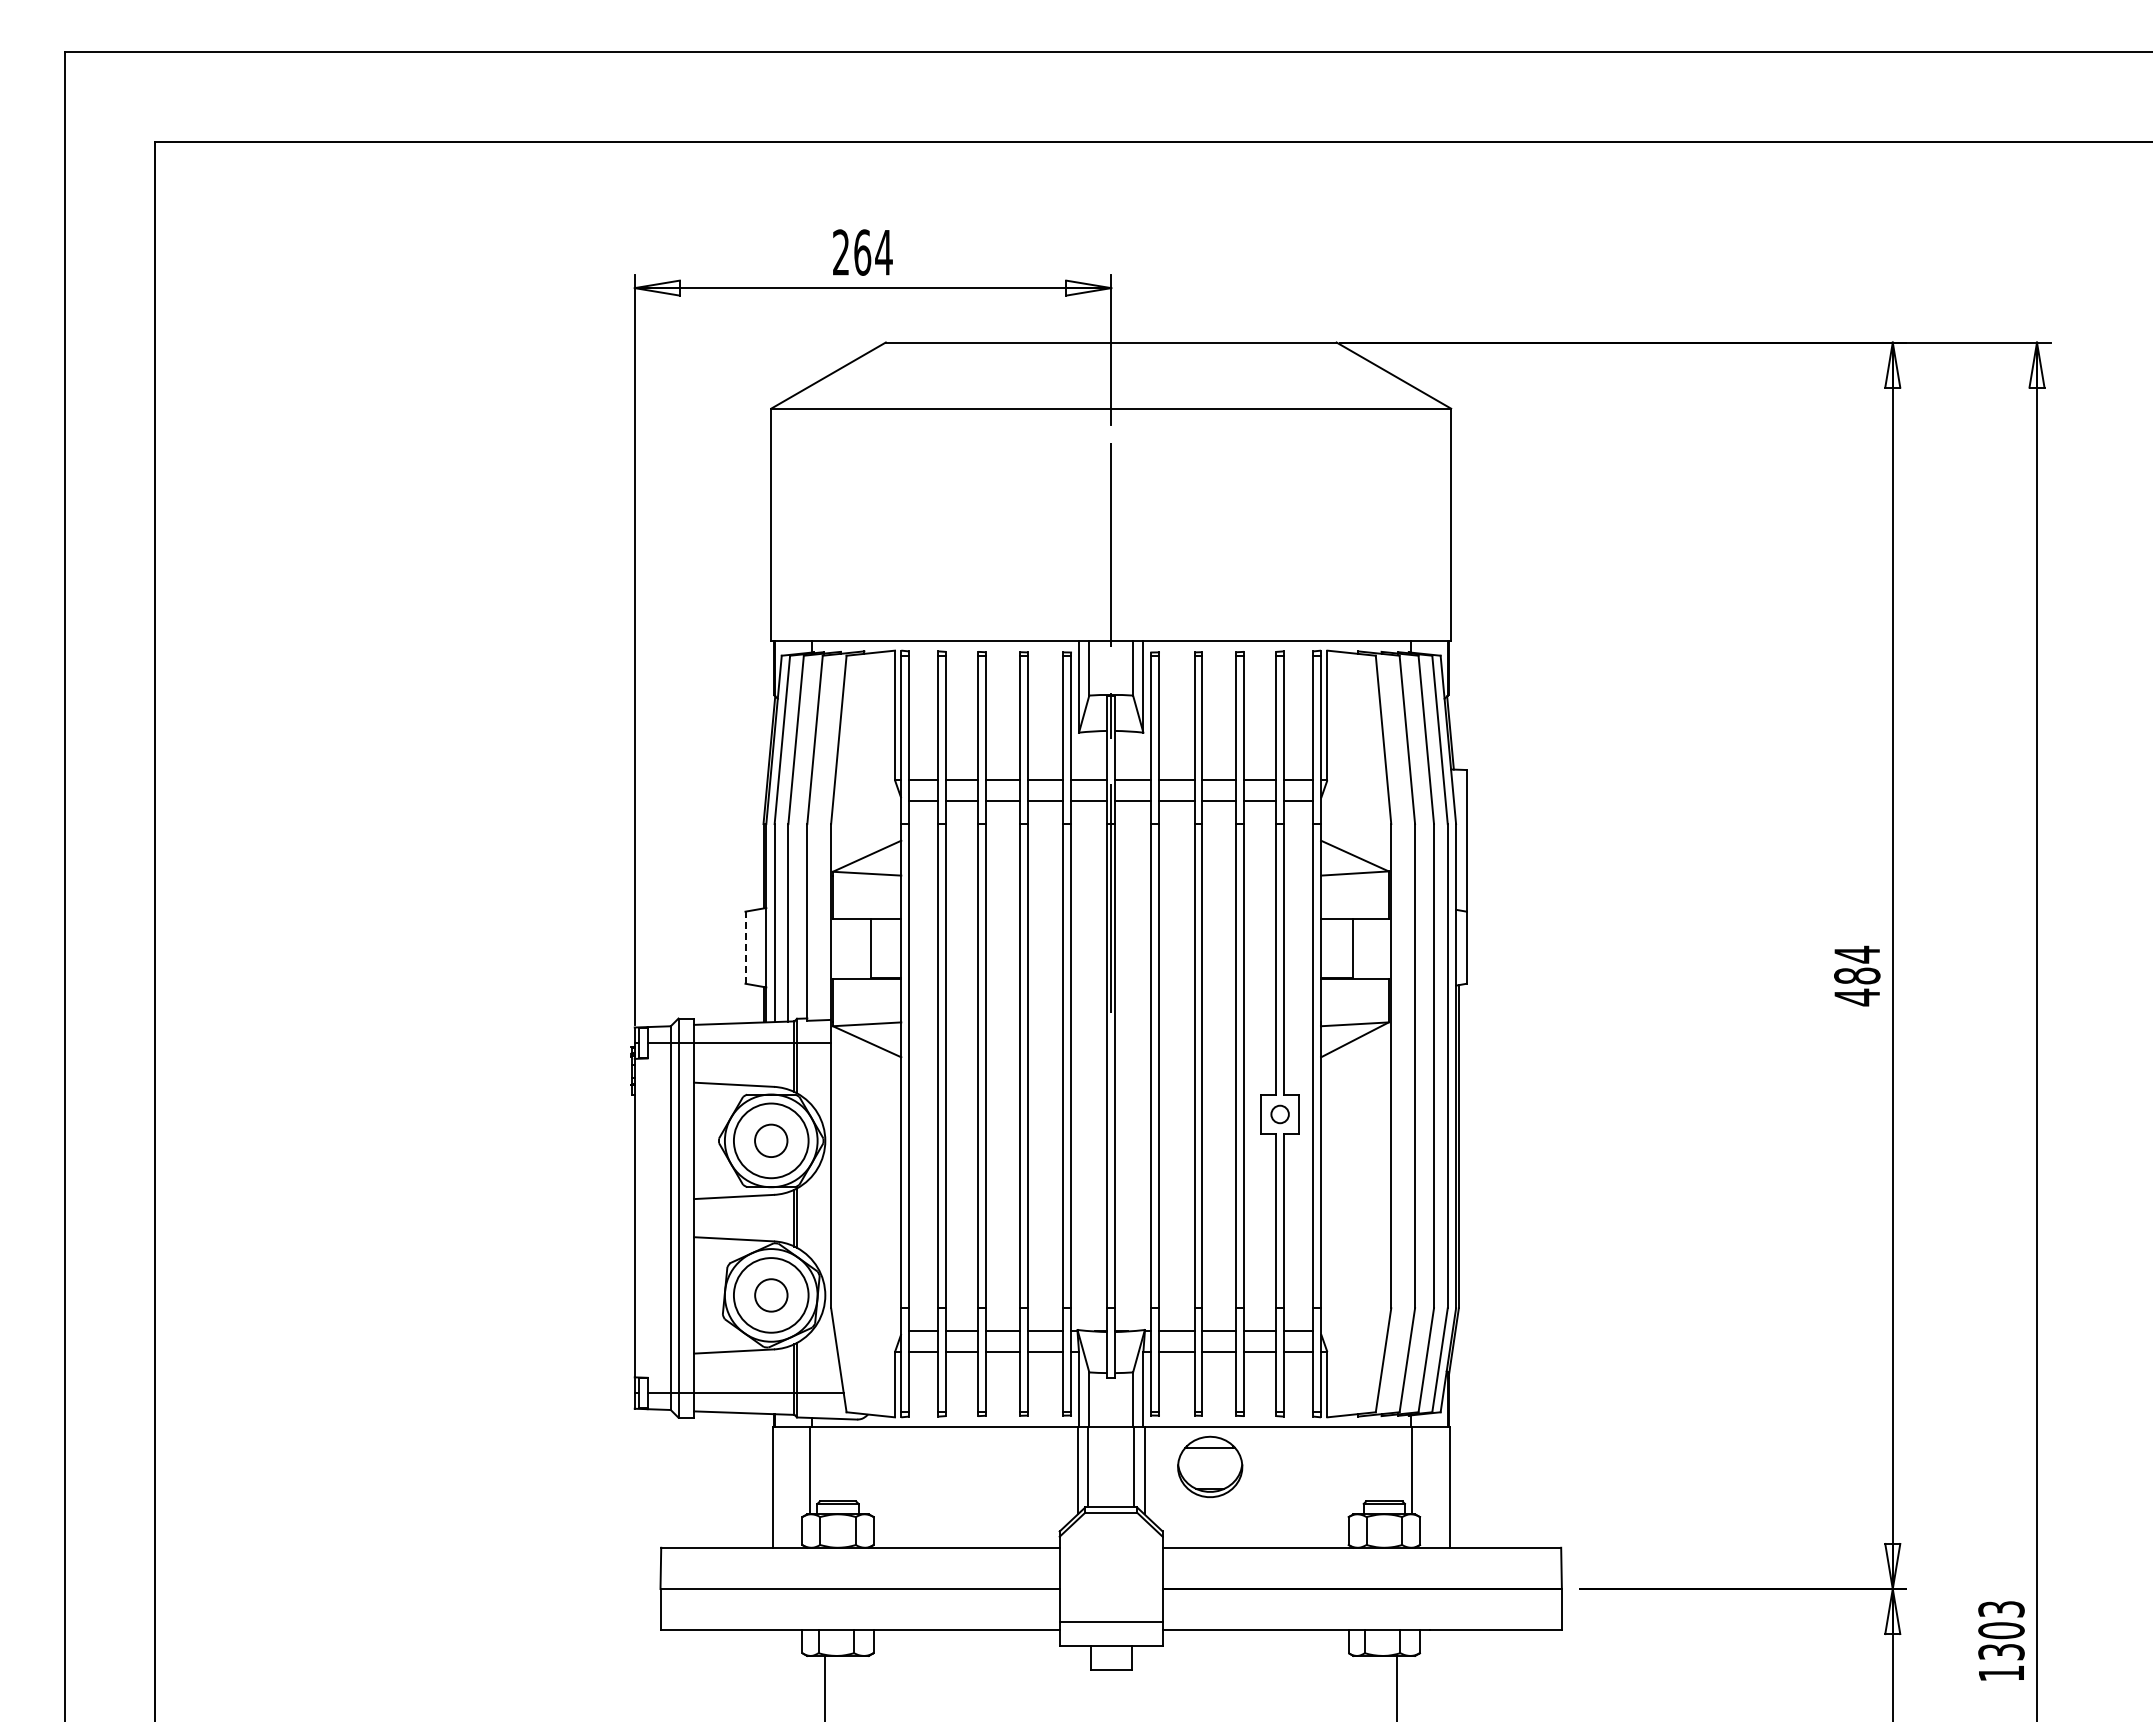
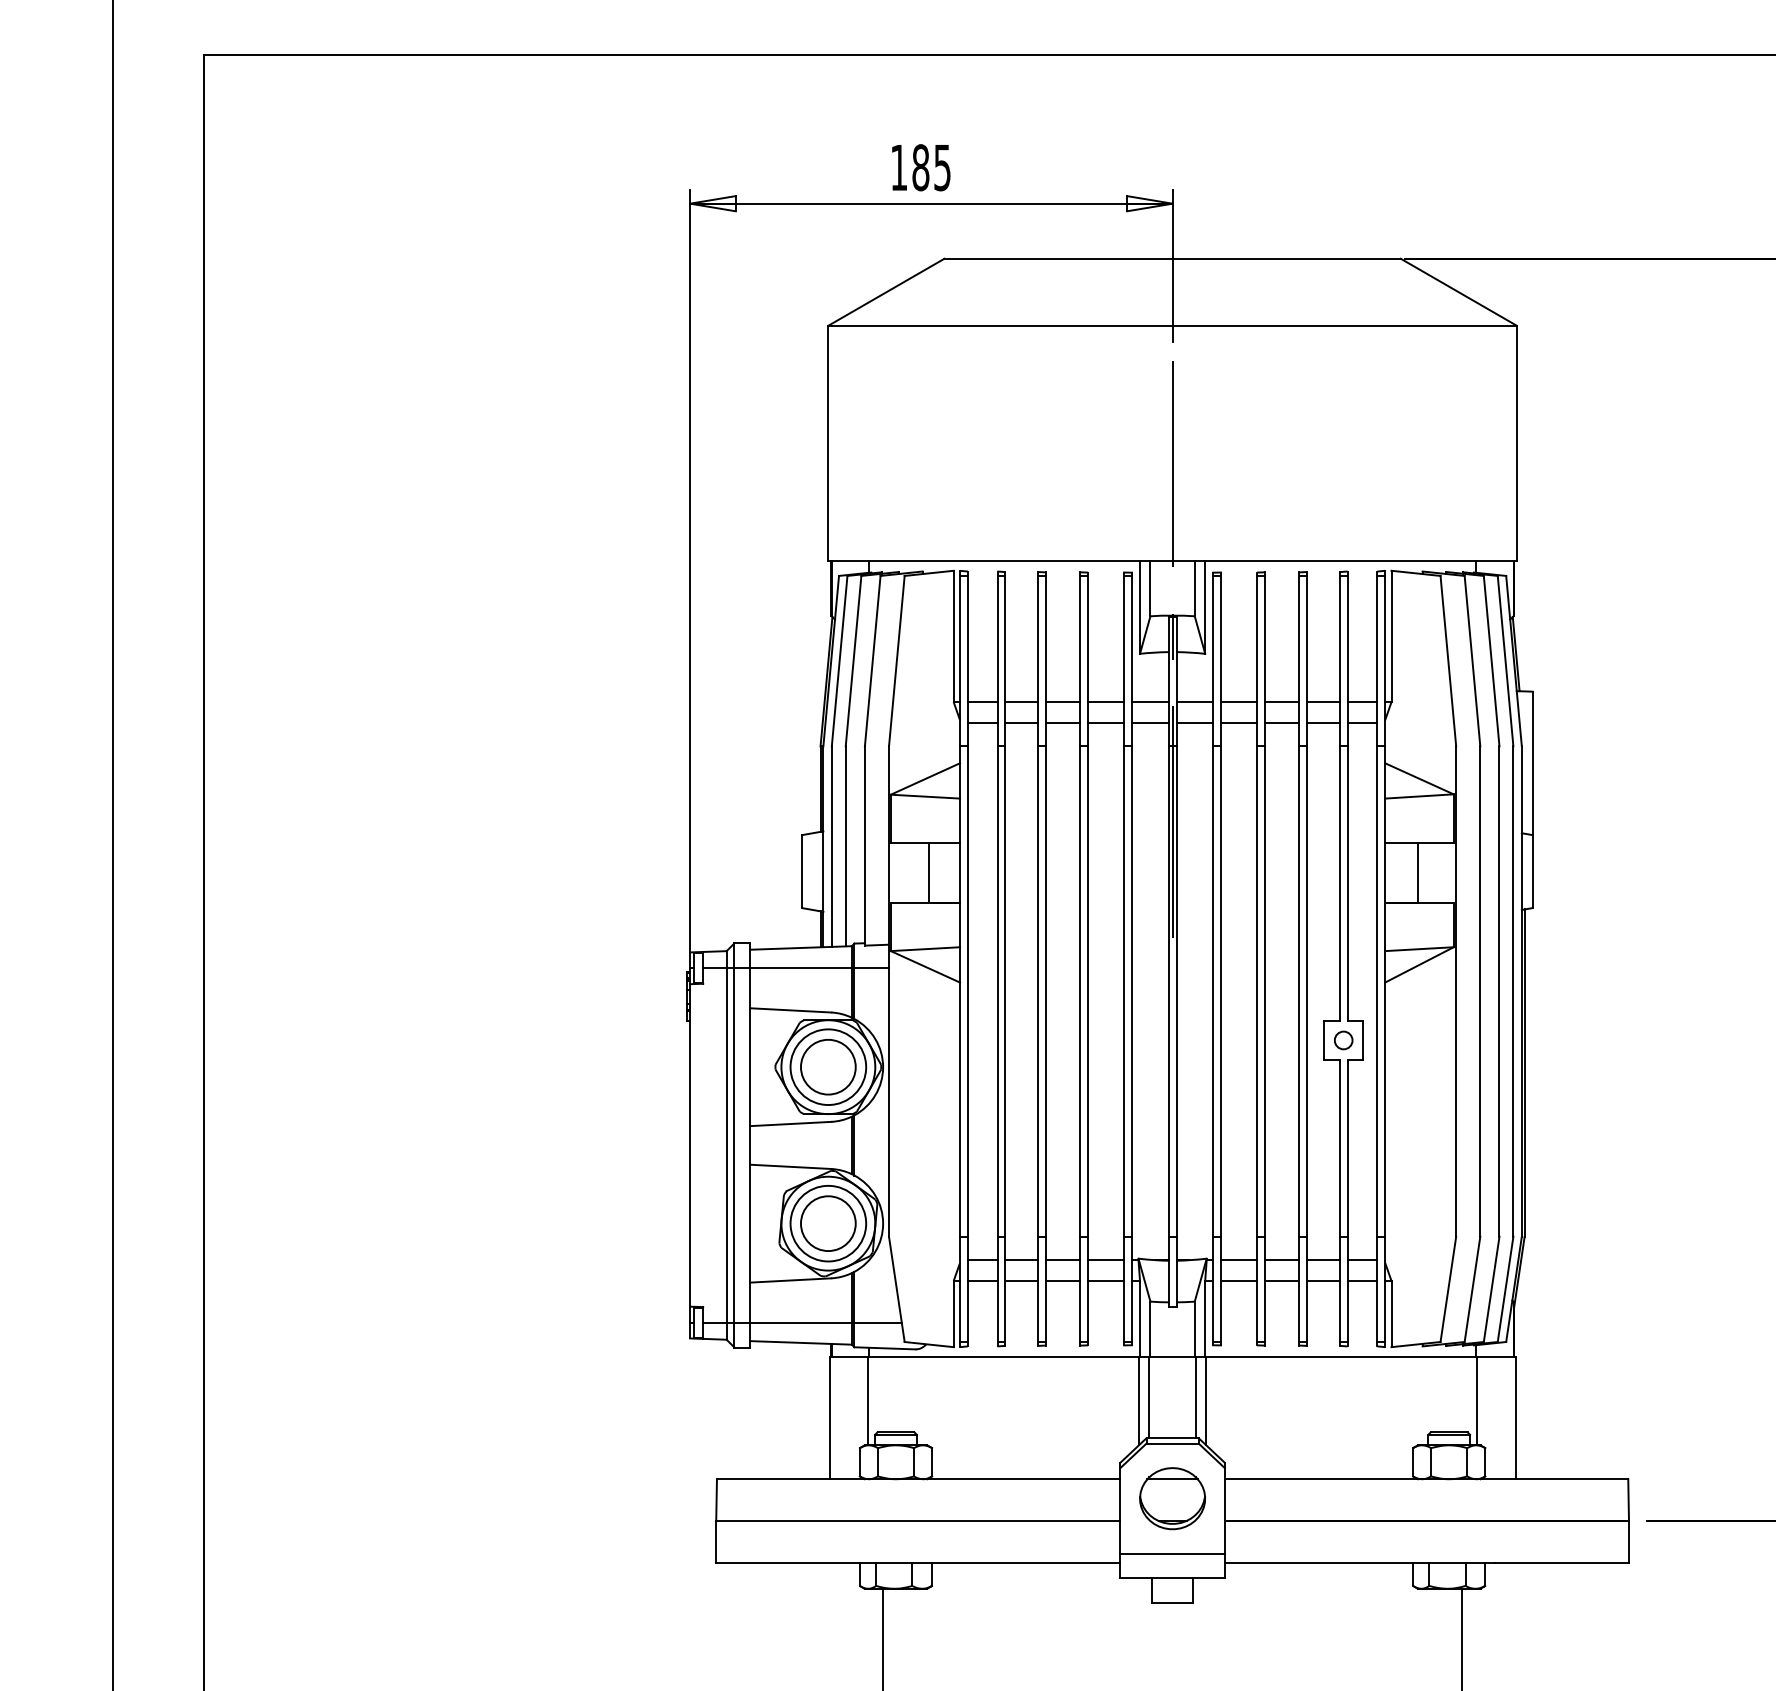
text: (862, 252) -> (920, 167), 264 -> 185
line: (745, 947) -> (802, 871), dashed -> solid
circle: (771, 1140) -> (828, 1066), size x1.67
circle: (771, 1295) -> (828, 1223), size x1.67
part: (1210, 1466) -> (1172, 1498), moved

